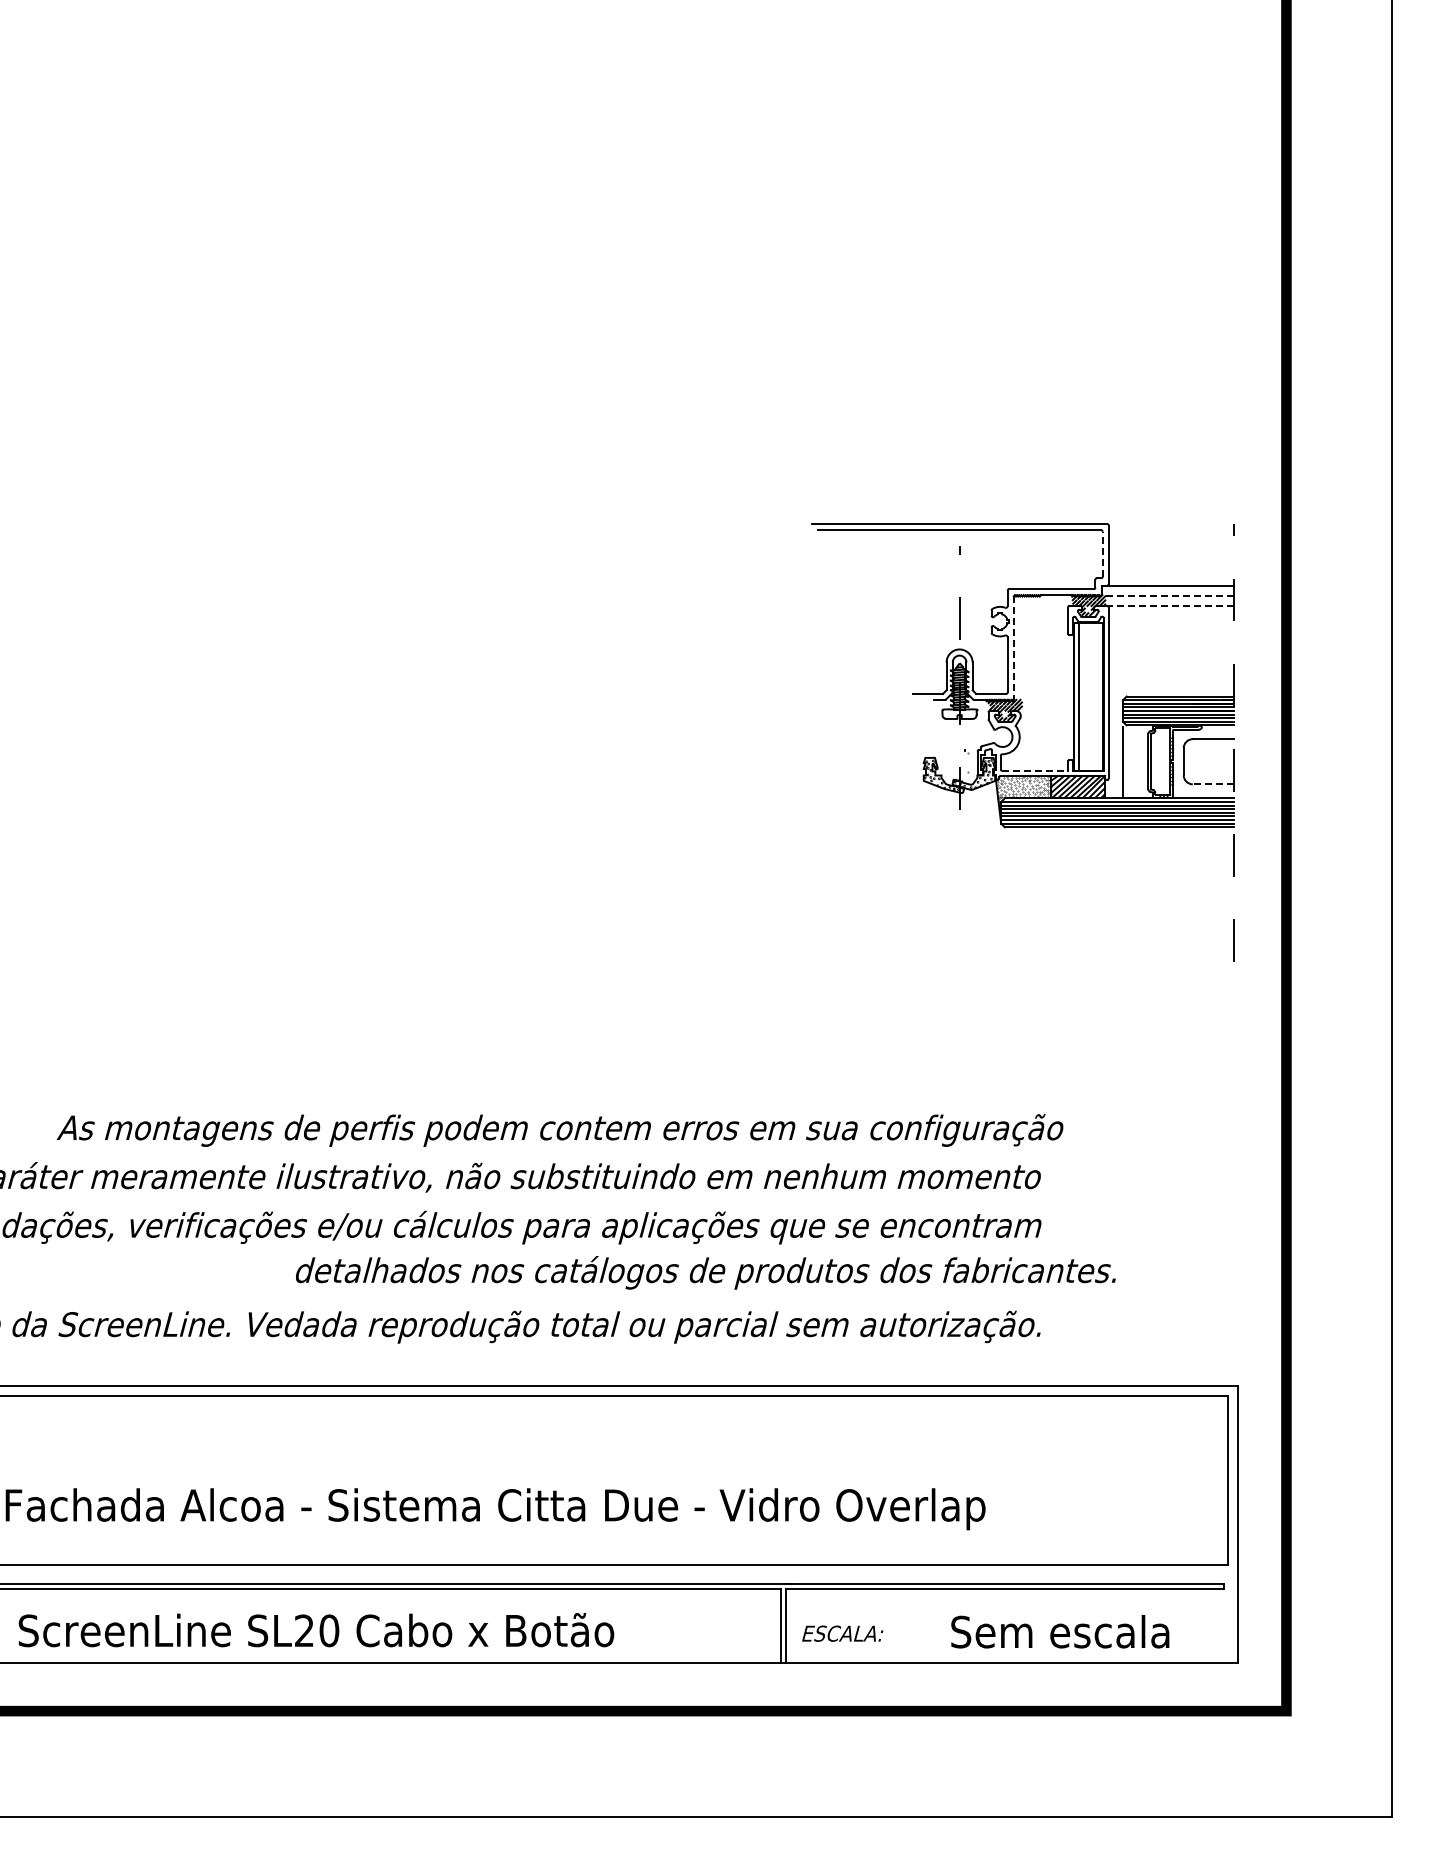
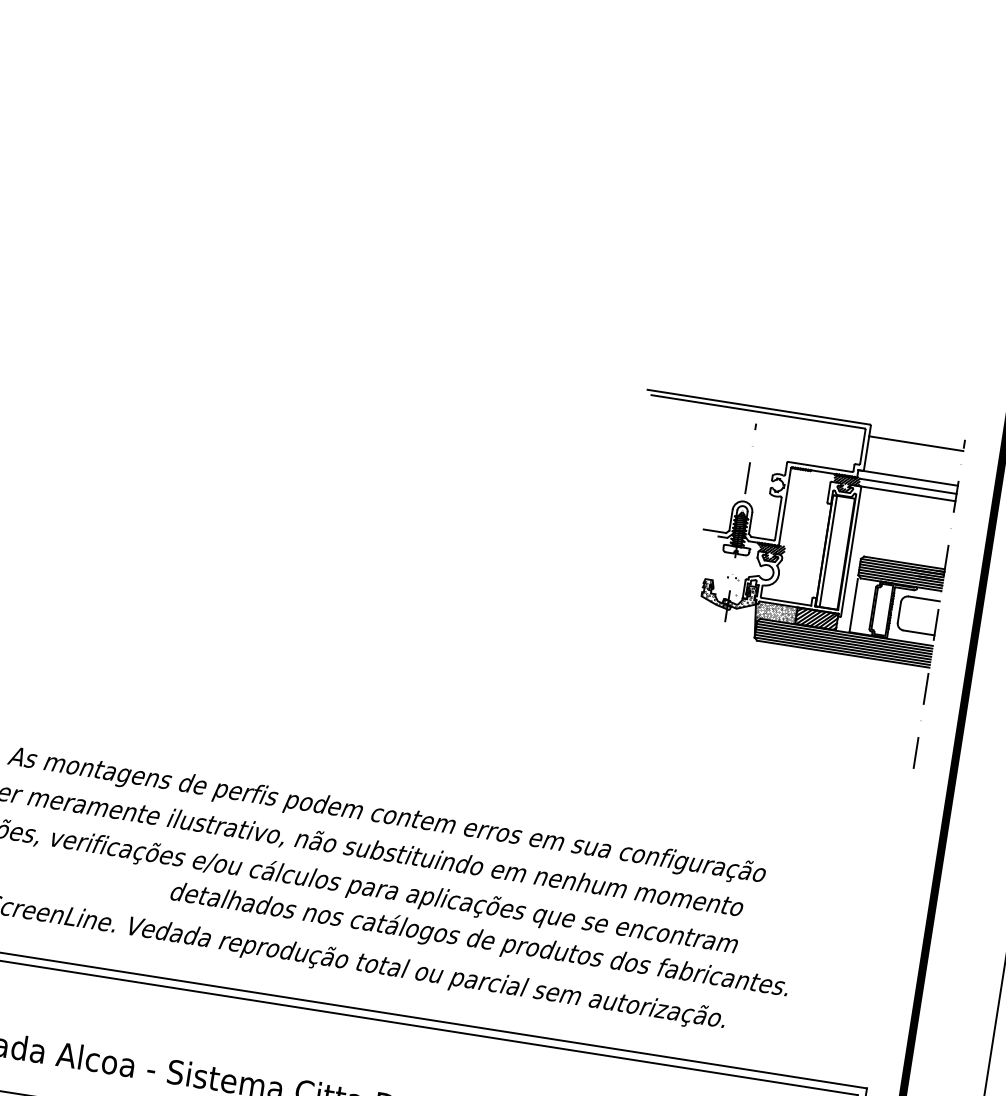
line: (1170, 539) -> (915, 443), added
line: (1102, 554) -> (862, 446), dashed -> solid
line: (1169, 596) -> (908, 486), dashed -> solid
line: (1168, 606) -> (906, 493), dashed -> solid
line: (1013, 648) -> (784, 507), dashed -> solid
line: (1035, 770) -> (786, 601), dashed -> solid
line: (1213, 784) -> (919, 633), dashed -> solid

